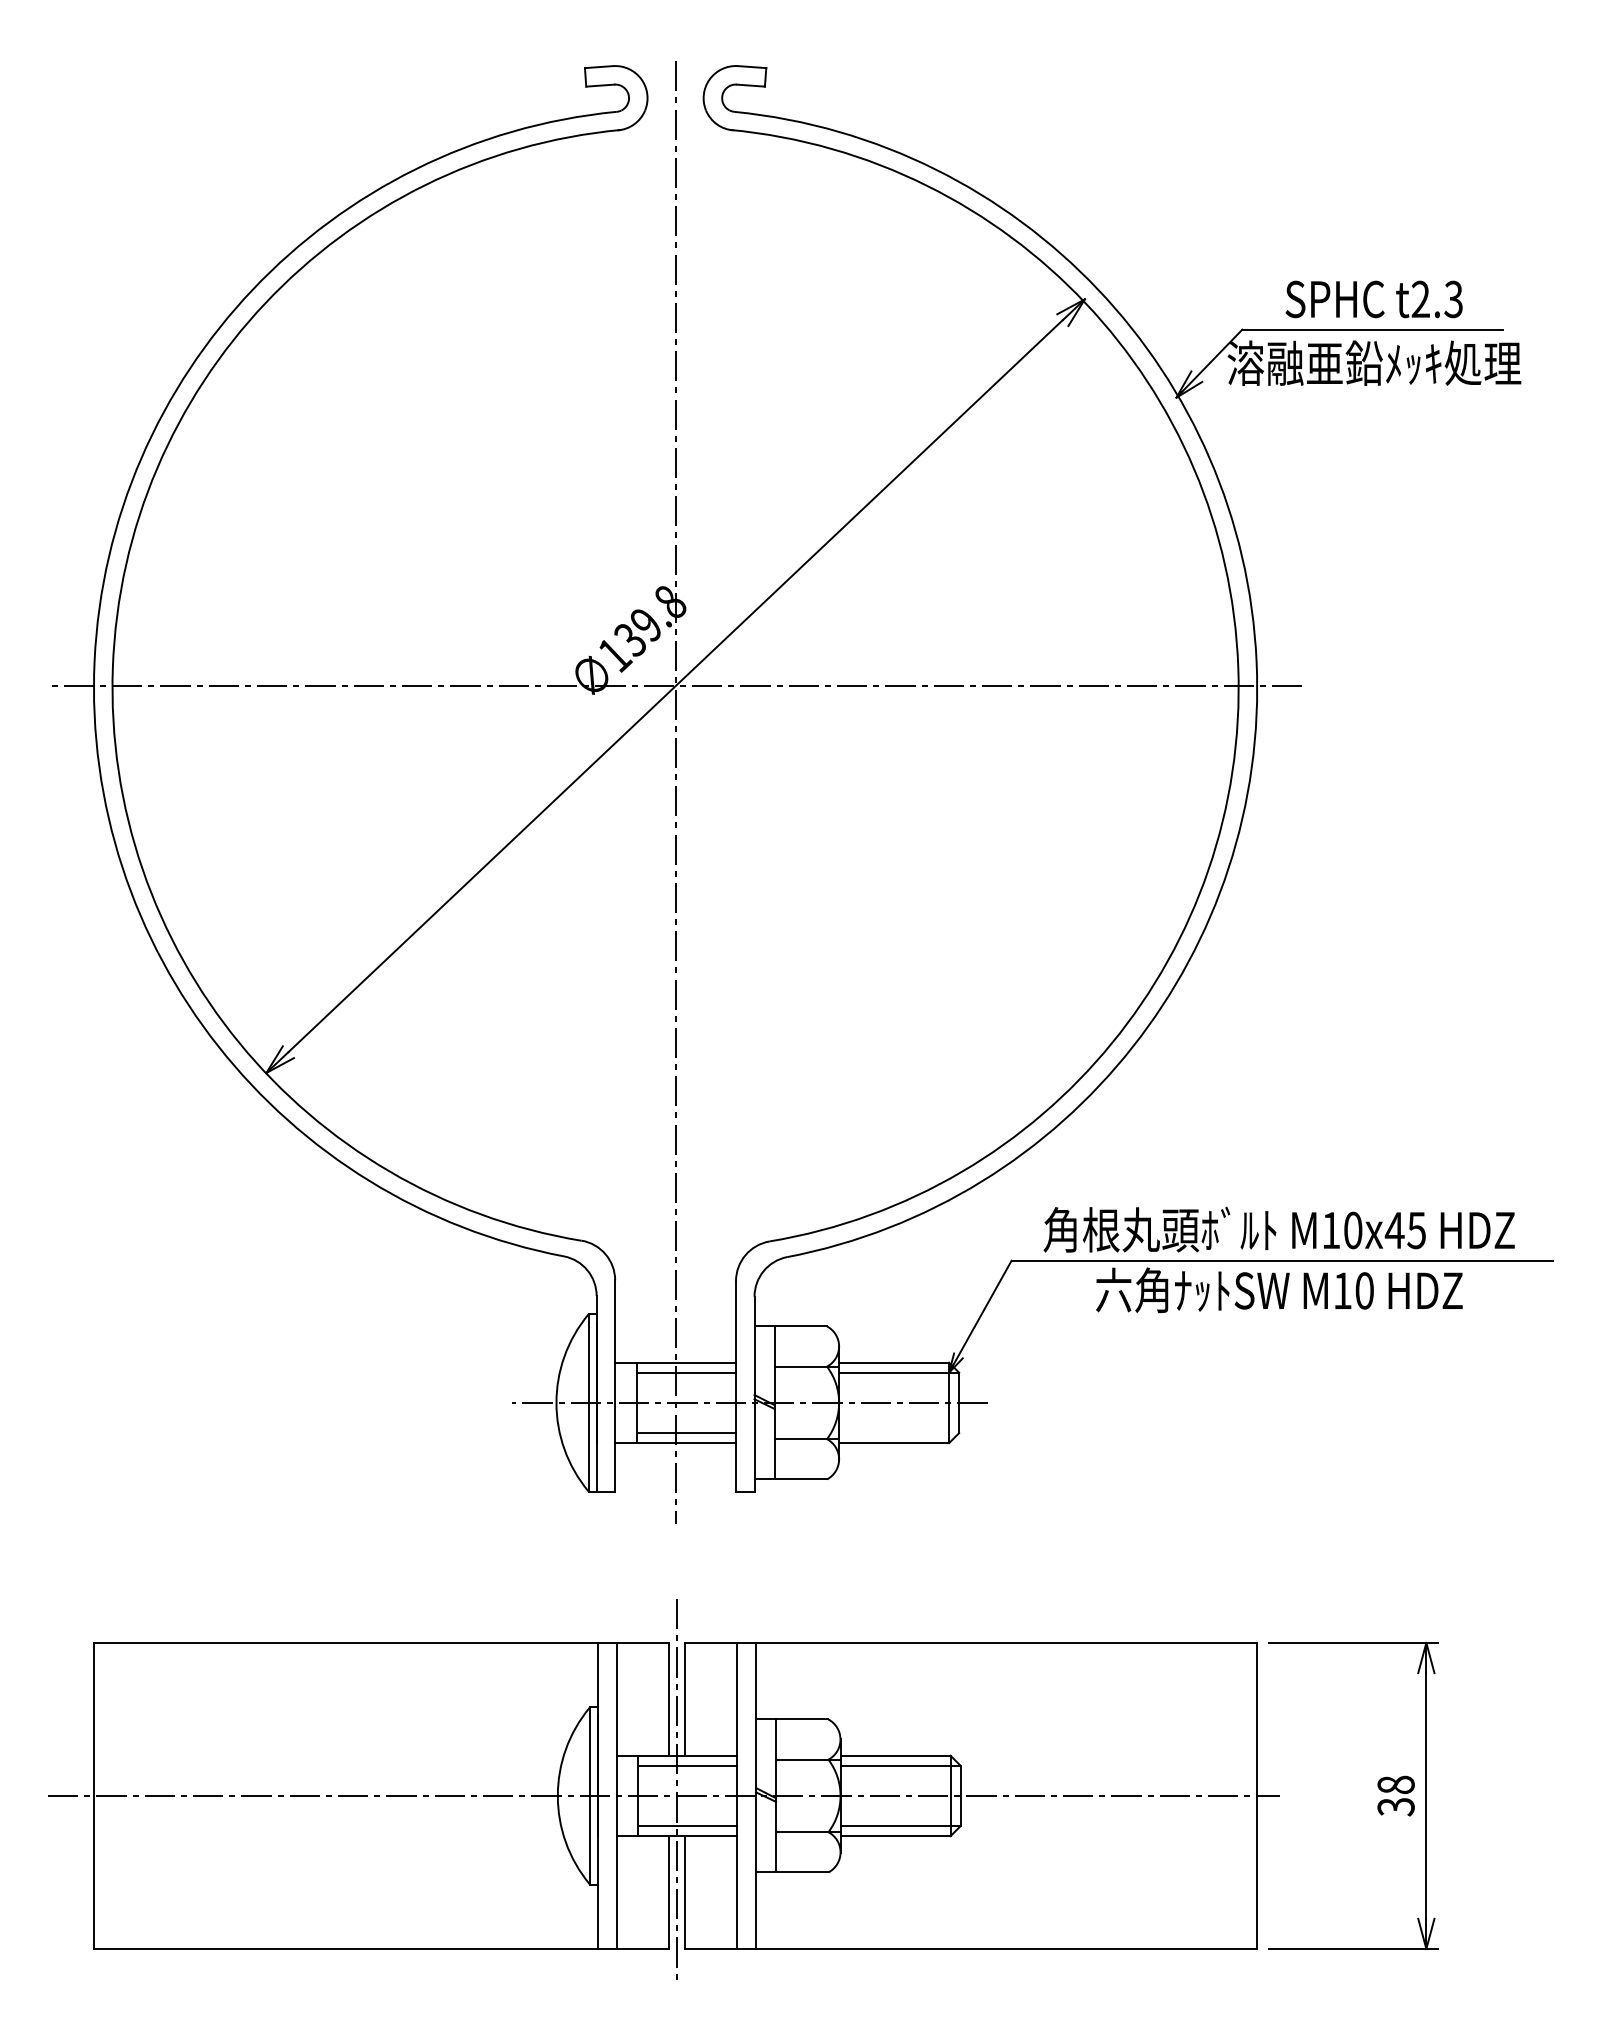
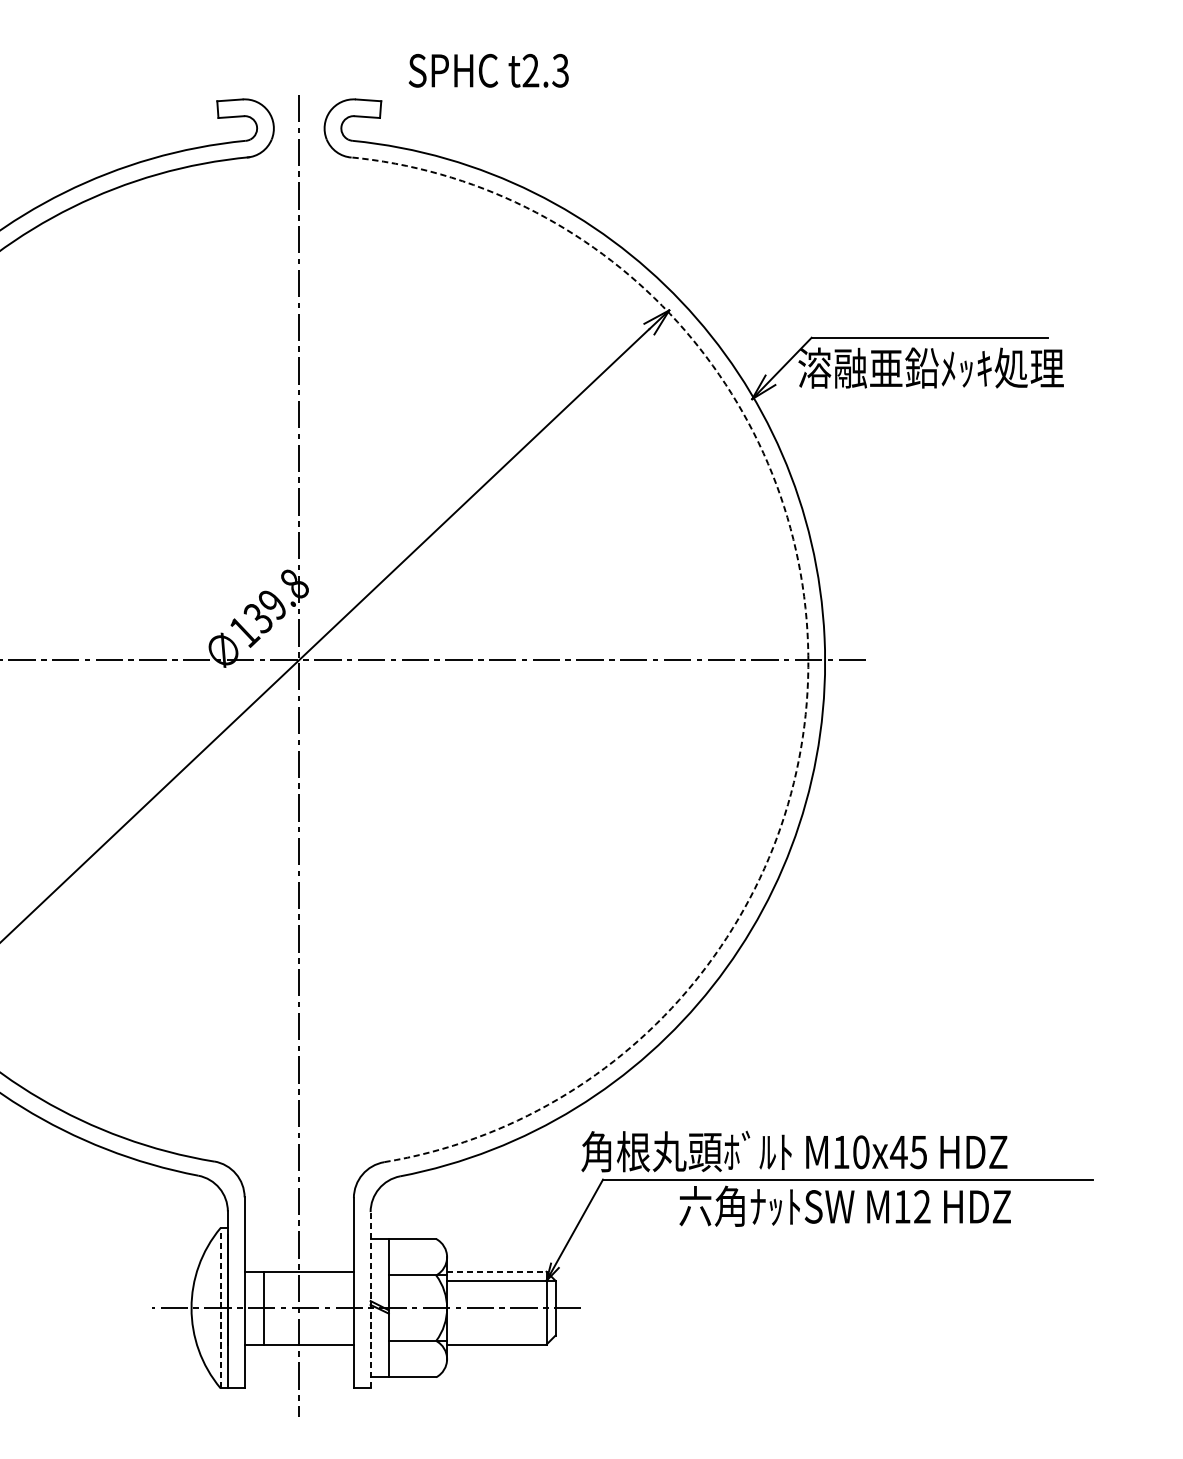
text: (1373, 299) -> (488, 70), moved
arc: (1238, 668) -> (808, 644), solid -> dashed
text: (1278, 1229) -> (793, 1151), moved
text: (1364, 1290) -> (922, 1206), M10 -> M12
line: (894, 1362) -> (497, 1271), solid -> dashed
line: (686, 1372) -> (309, 1280), removed
line: (754, 1393) -> (370, 1299), solid -> dashed
line: (588, 1402) -> (220, 1307), solid -> dashed
line: (686, 1433) -> (309, 1335), removed

